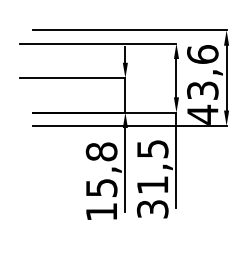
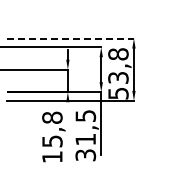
line: (130, 30) -> (71, 38), solid -> dashed
text: (202, 83) -> (118, 73), 43,6 -> 53,8
line: (124, 169) -> (67, 129), removed

